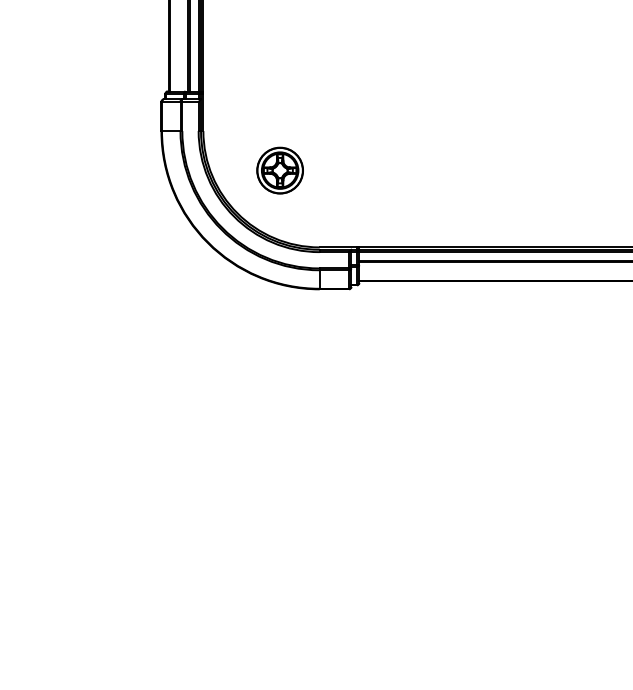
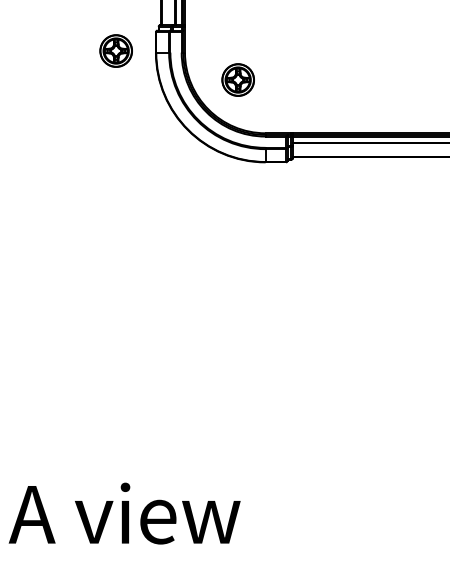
part: (103, 127) -> (115, 50), added

